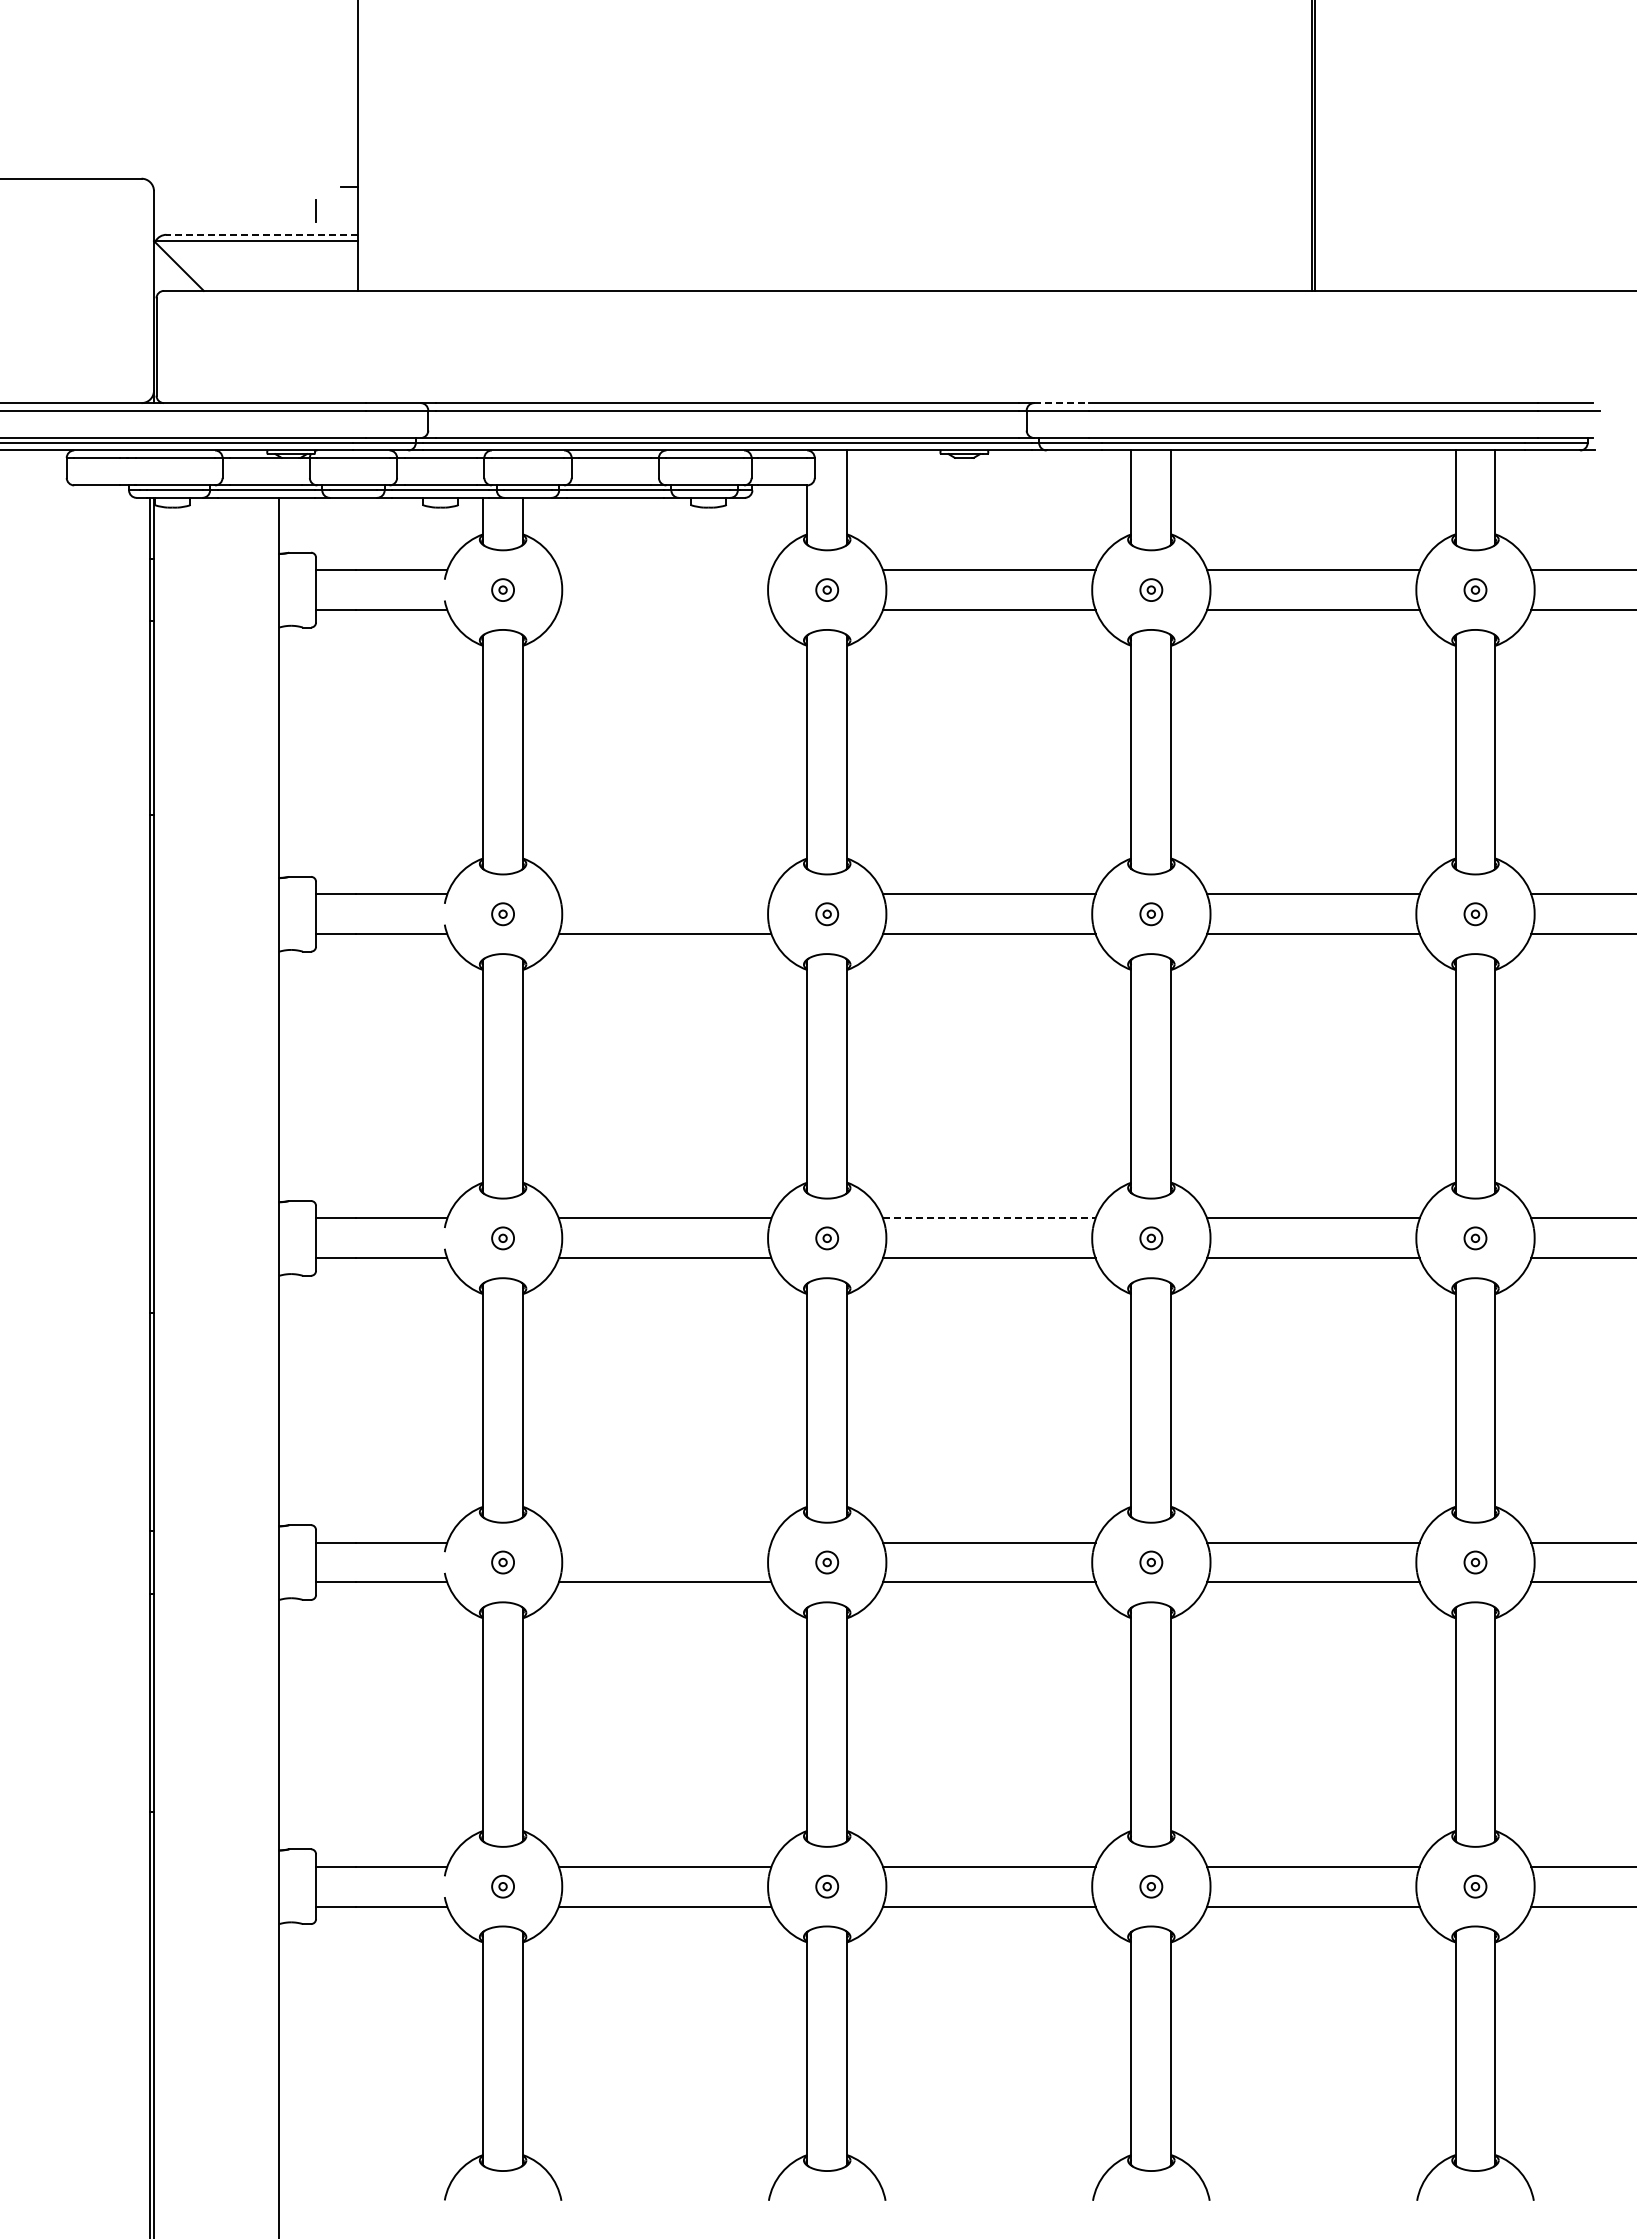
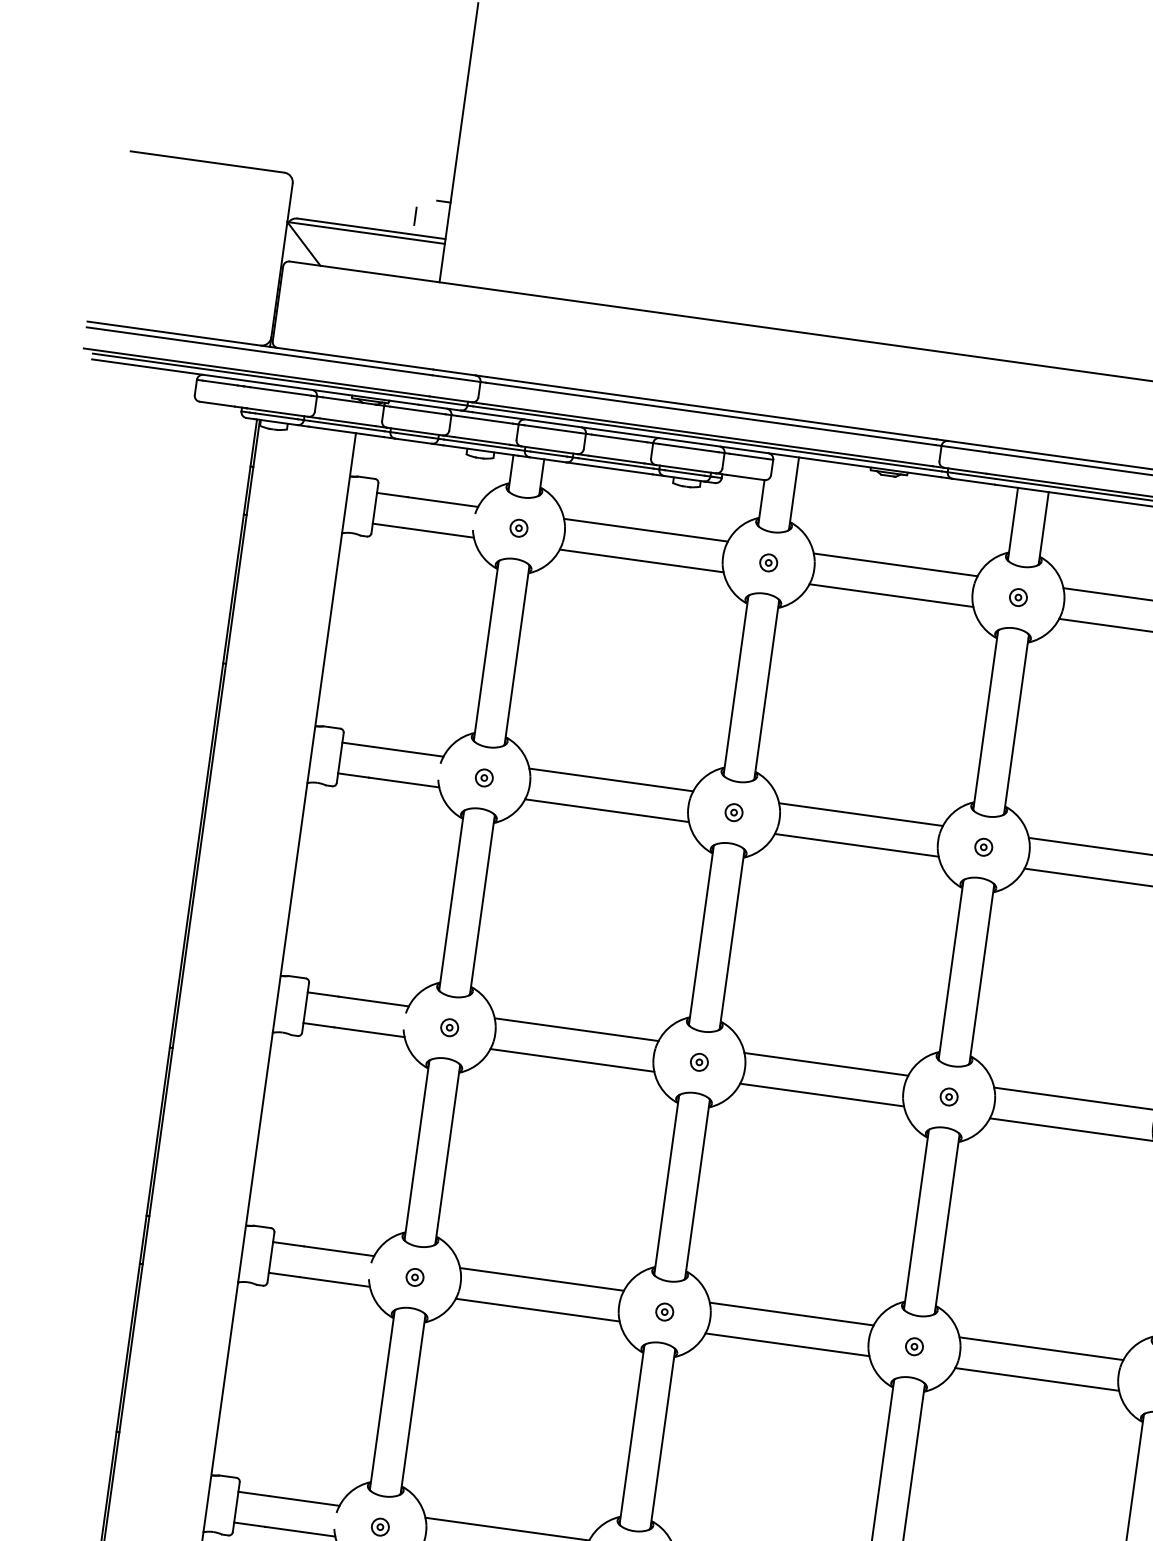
line: (262, 234) -> (371, 228), dashed -> solid
line: (1062, 403) -> (969, 444), dashed -> solid
line: (664, 570) -> (645, 530), added
line: (664, 610) -> (641, 561), added
line: (664, 894) -> (610, 780), added
line: (989, 1218) -> (826, 1064), dashed -> solid
line: (664, 1542) -> (541, 1279), added

